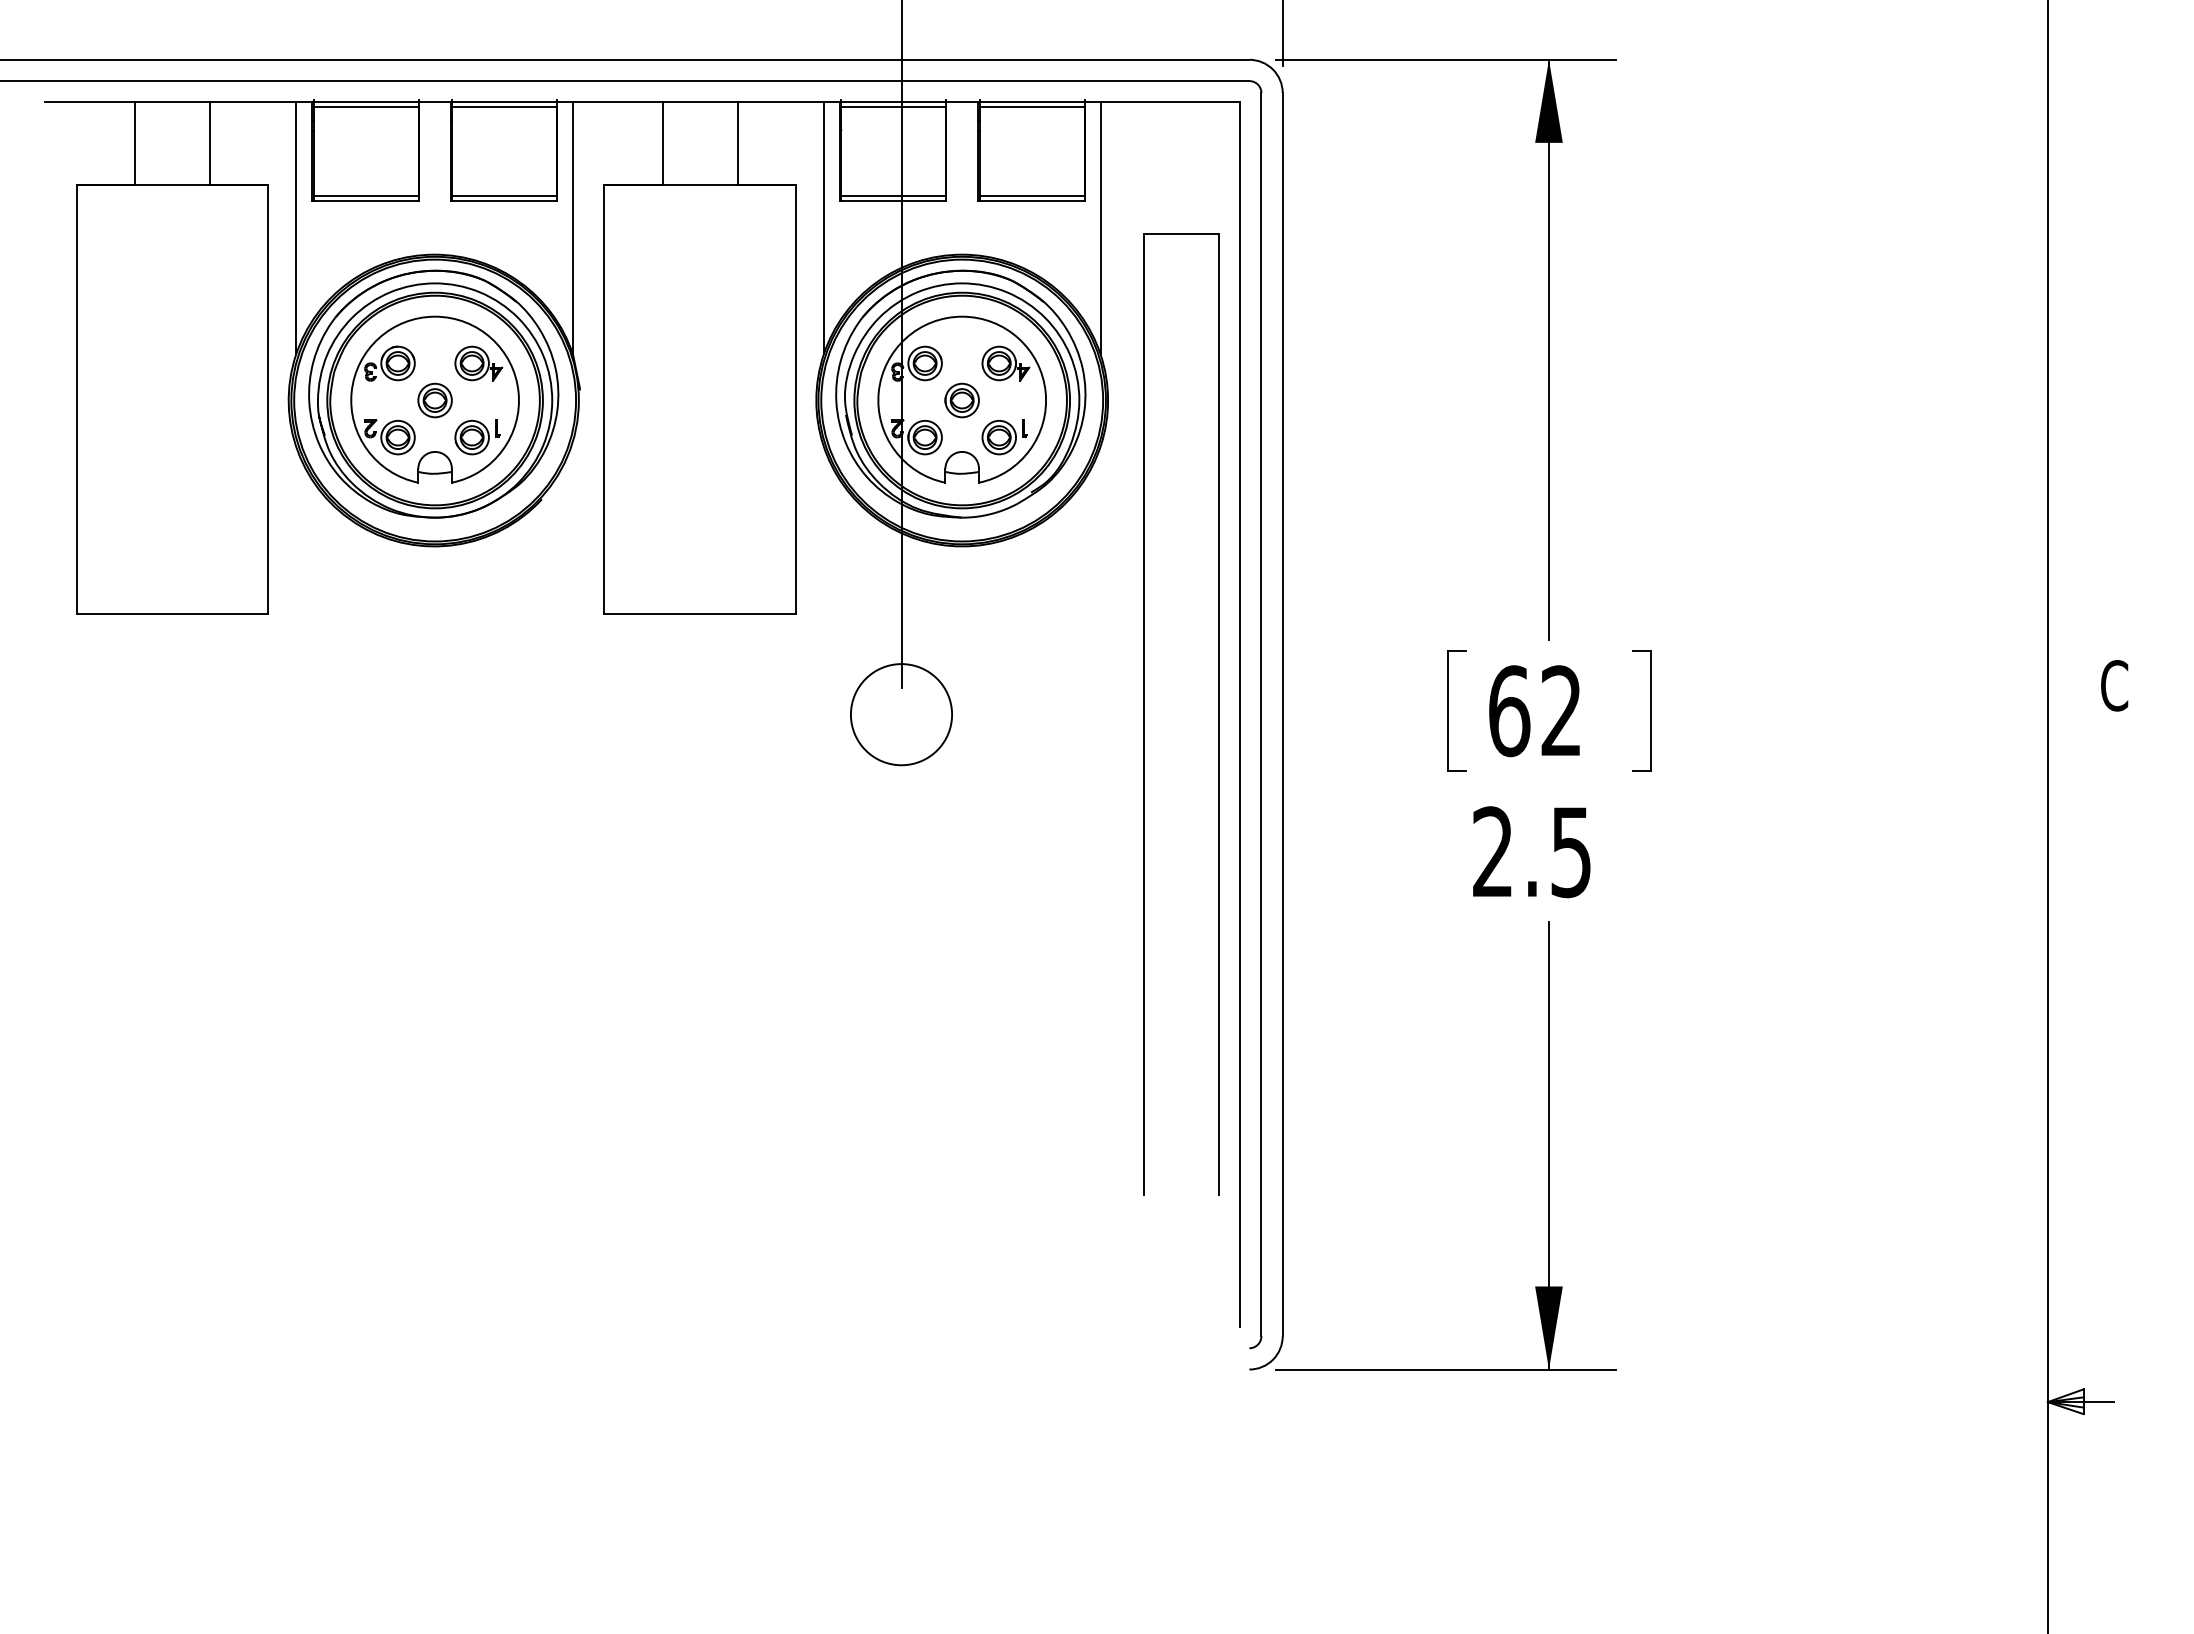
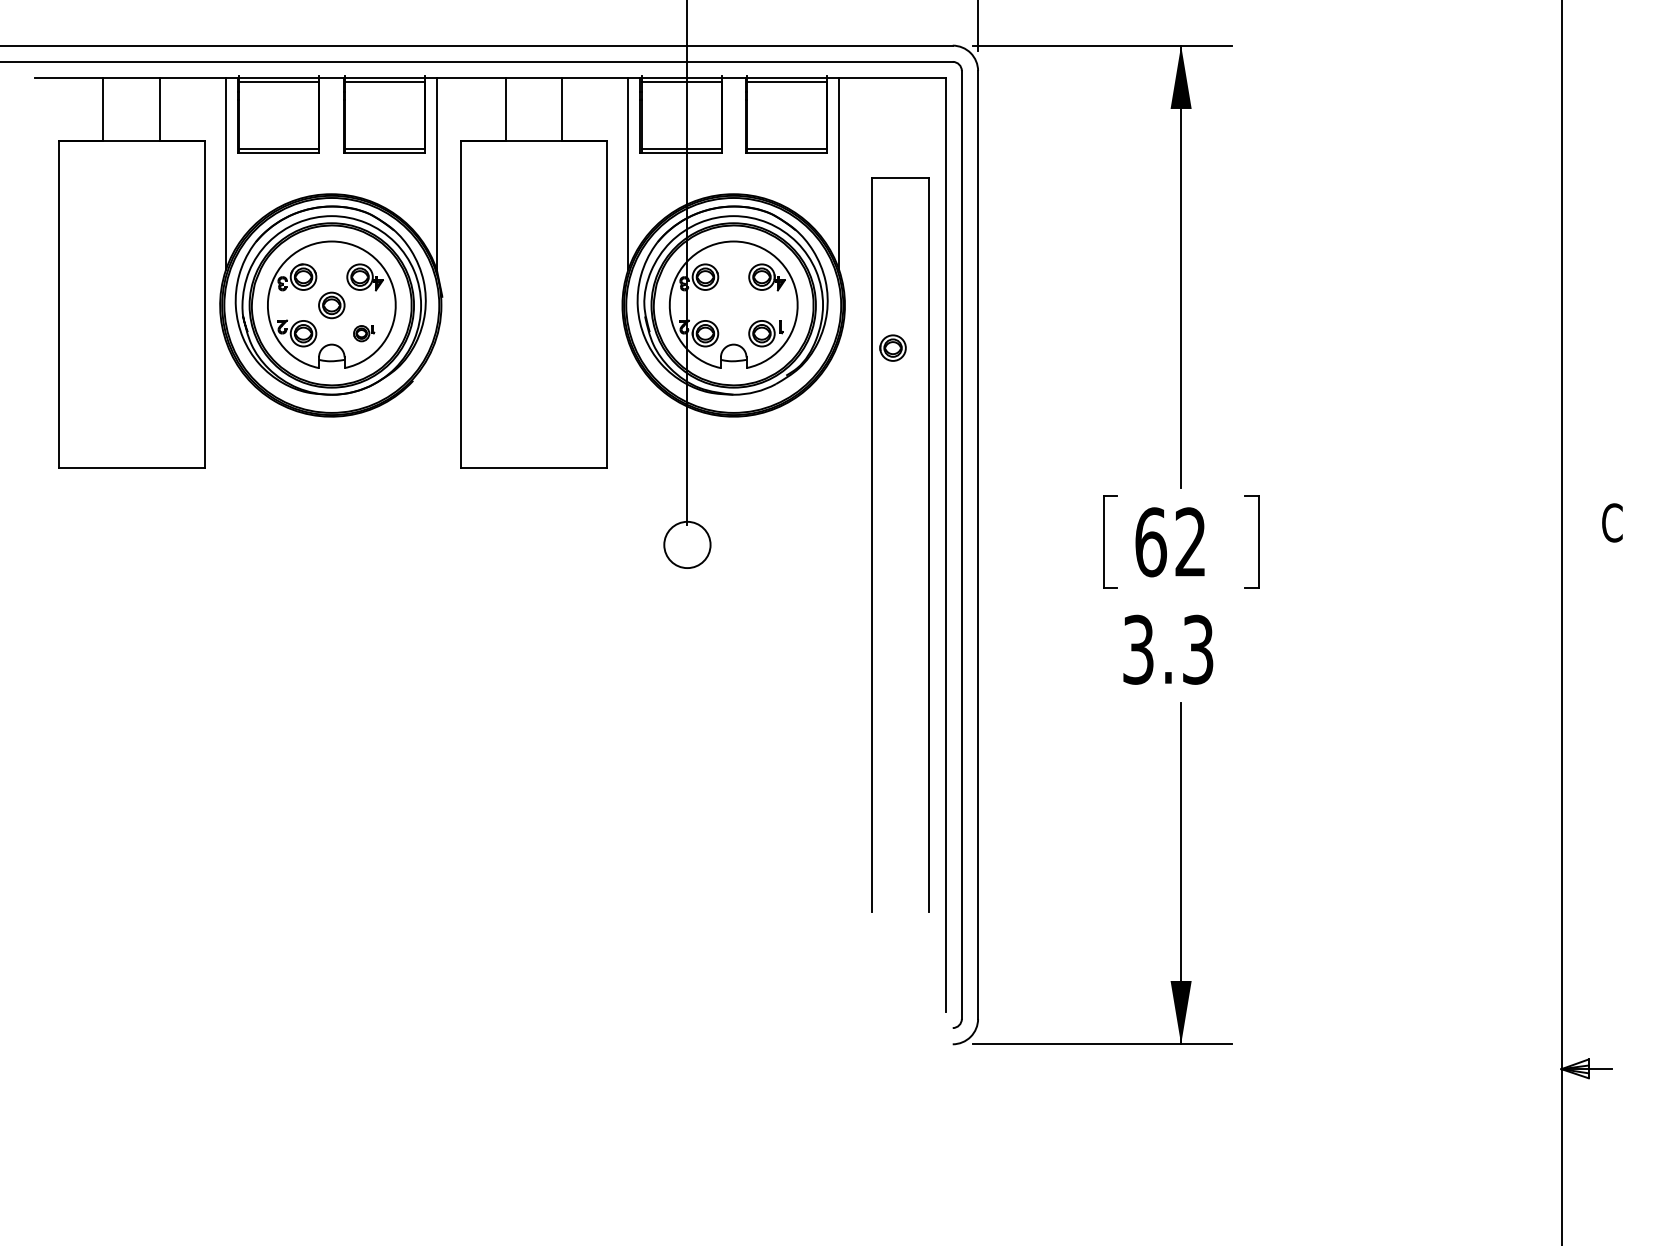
part: (961, 400) -> (892, 348), moved
part: (477, 437) -> (364, 333), size x0.6
circle: (901, 714) -> (687, 544), size x0.6
text: (1532, 852) -> (1168, 650), 2.5 -> 3.3

